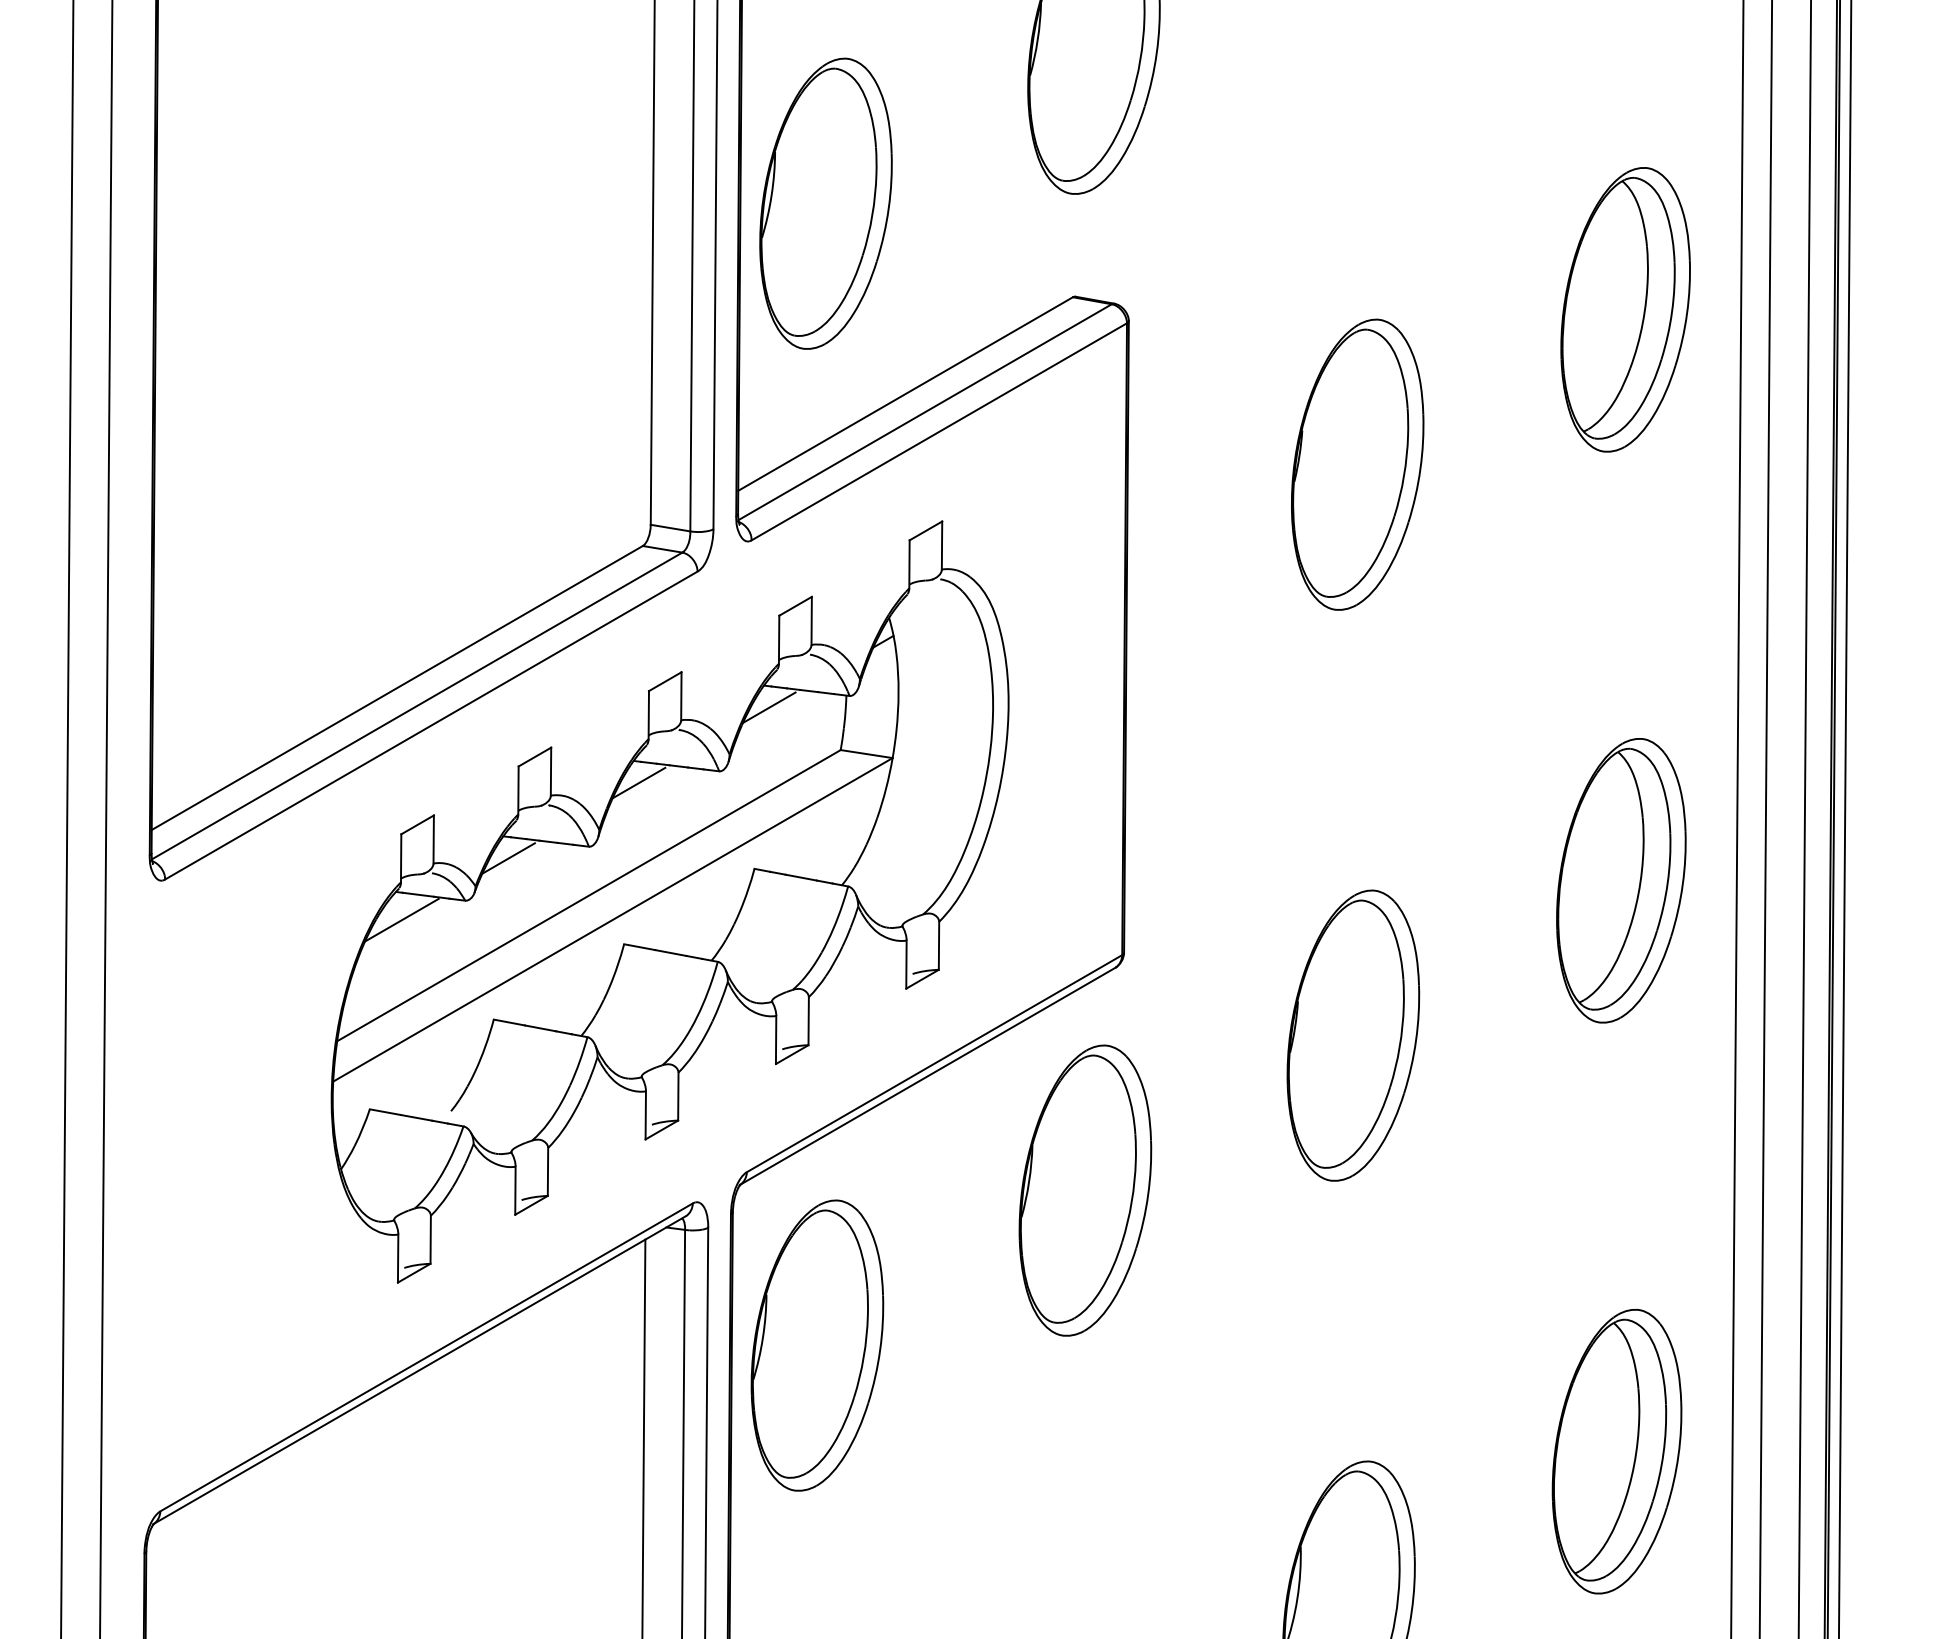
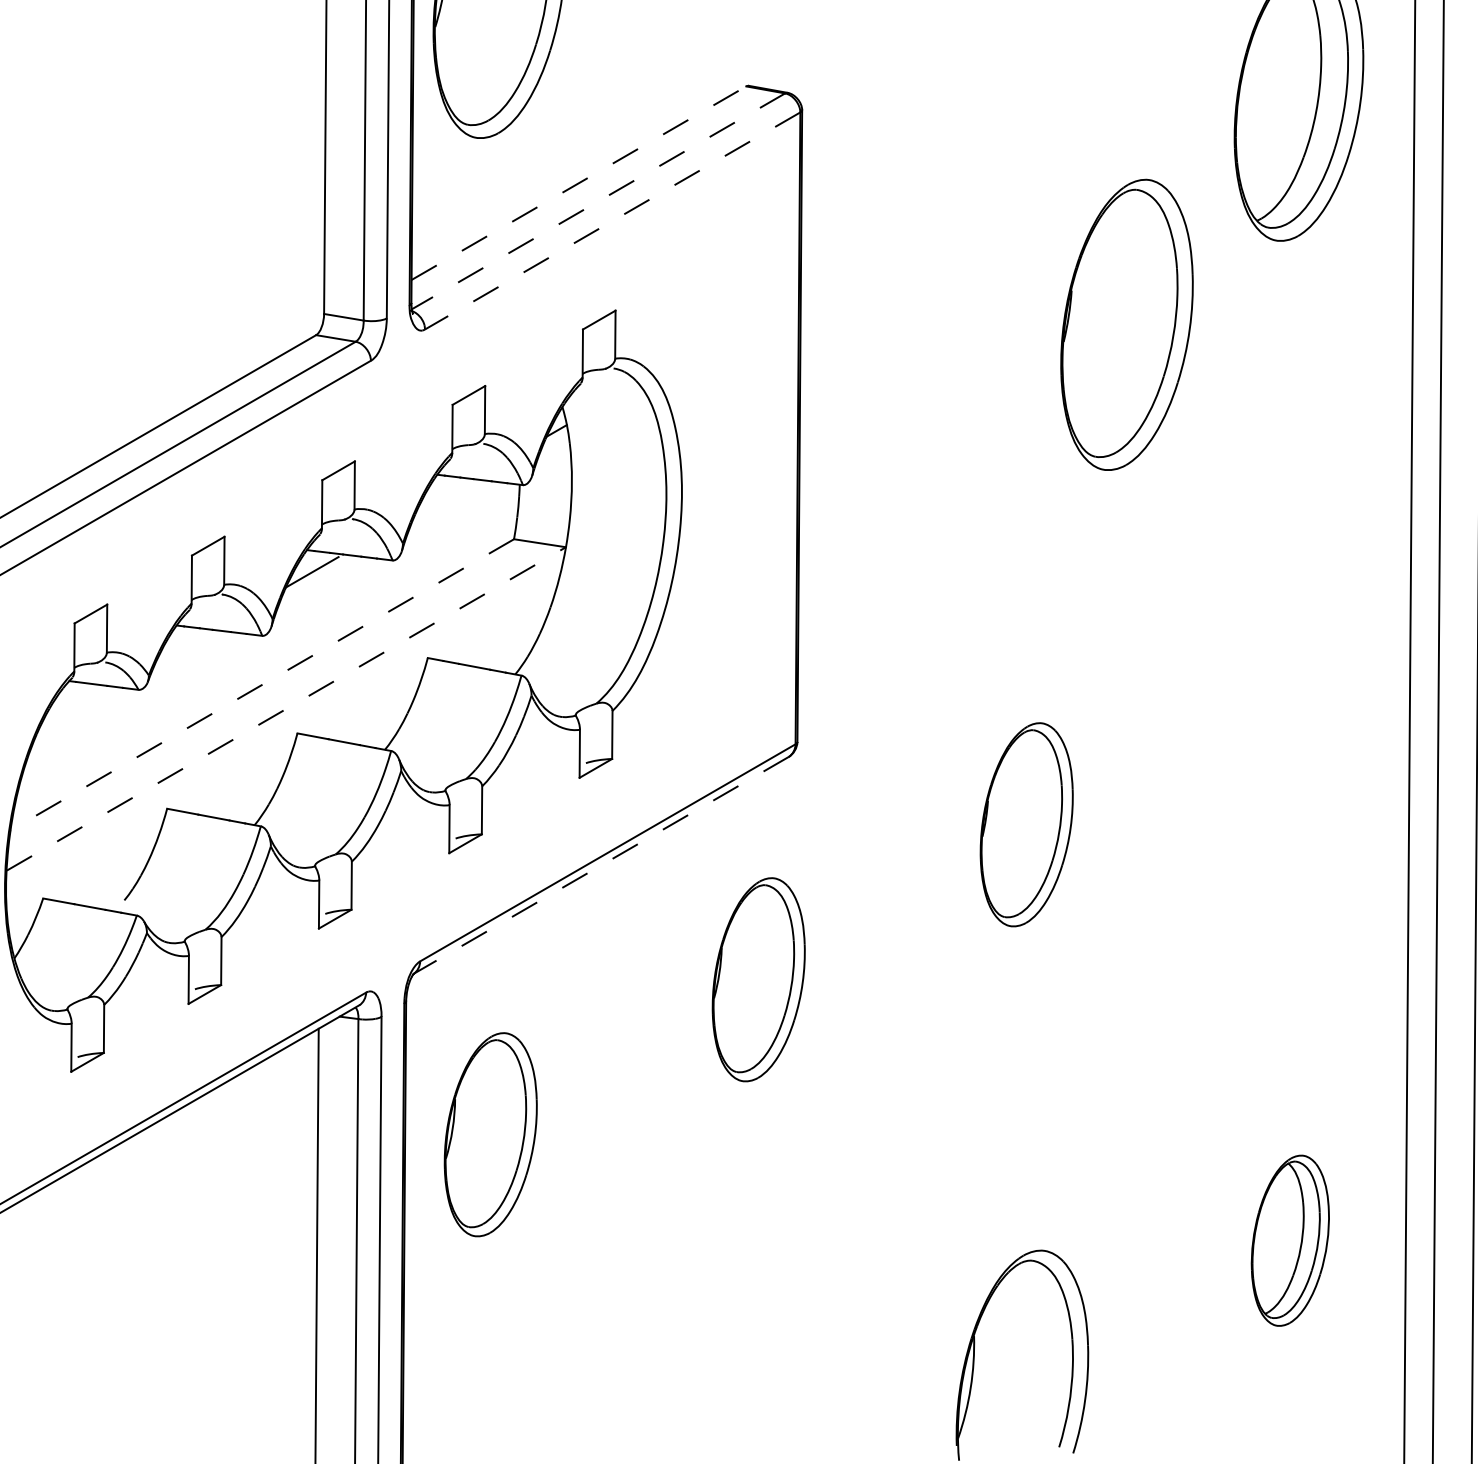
line: (906, 393) -> (579, 182), solid -> dashed
line: (925, 412) -> (598, 201), solid -> dashed
line: (939, 431) -> (612, 220), solid -> dashed
part: (1357, 464) -> (1126, 324), moved
line: (769, 707) -> (442, 496), removed
line: (508, 858) -> (181, 647), removed
part: (1621, 880) -> (1294, 669), removed
line: (588, 895) -> (261, 684), solid -> dashed
line: (401, 919) -> (74, 708), removed
line: (613, 919) -> (286, 708), solid -> dashed
part: (1353, 1035) -> (1026, 824), size x0.7
line: (927, 1076) -> (600, 865), solid -> dashed
part: (1085, 1190) -> (758, 979), size x0.7
part: (817, 1345) -> (490, 1134), size x0.7
part: (1616, 1451) -> (1289, 1240), size x0.6

